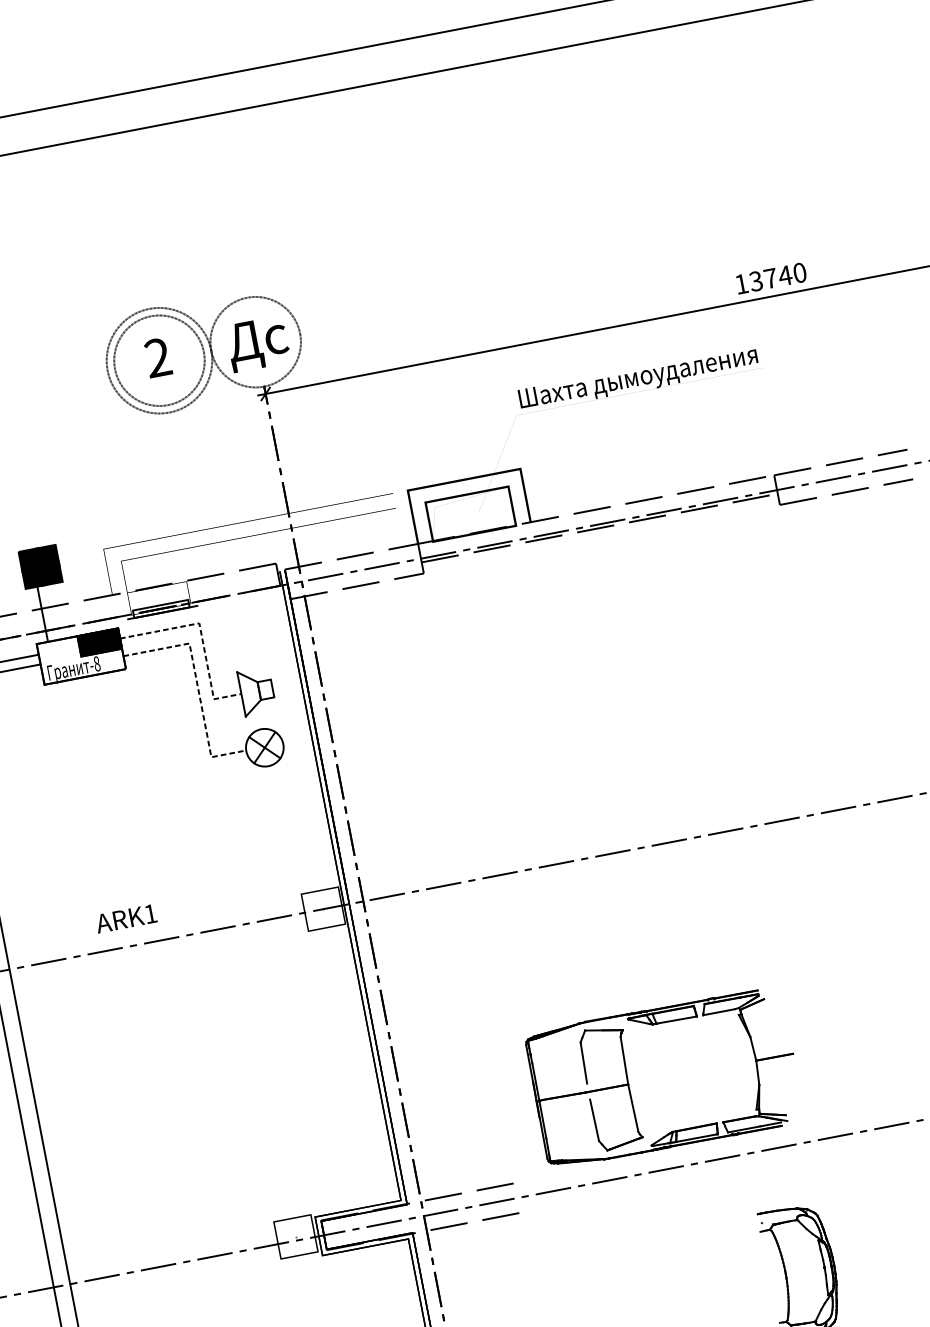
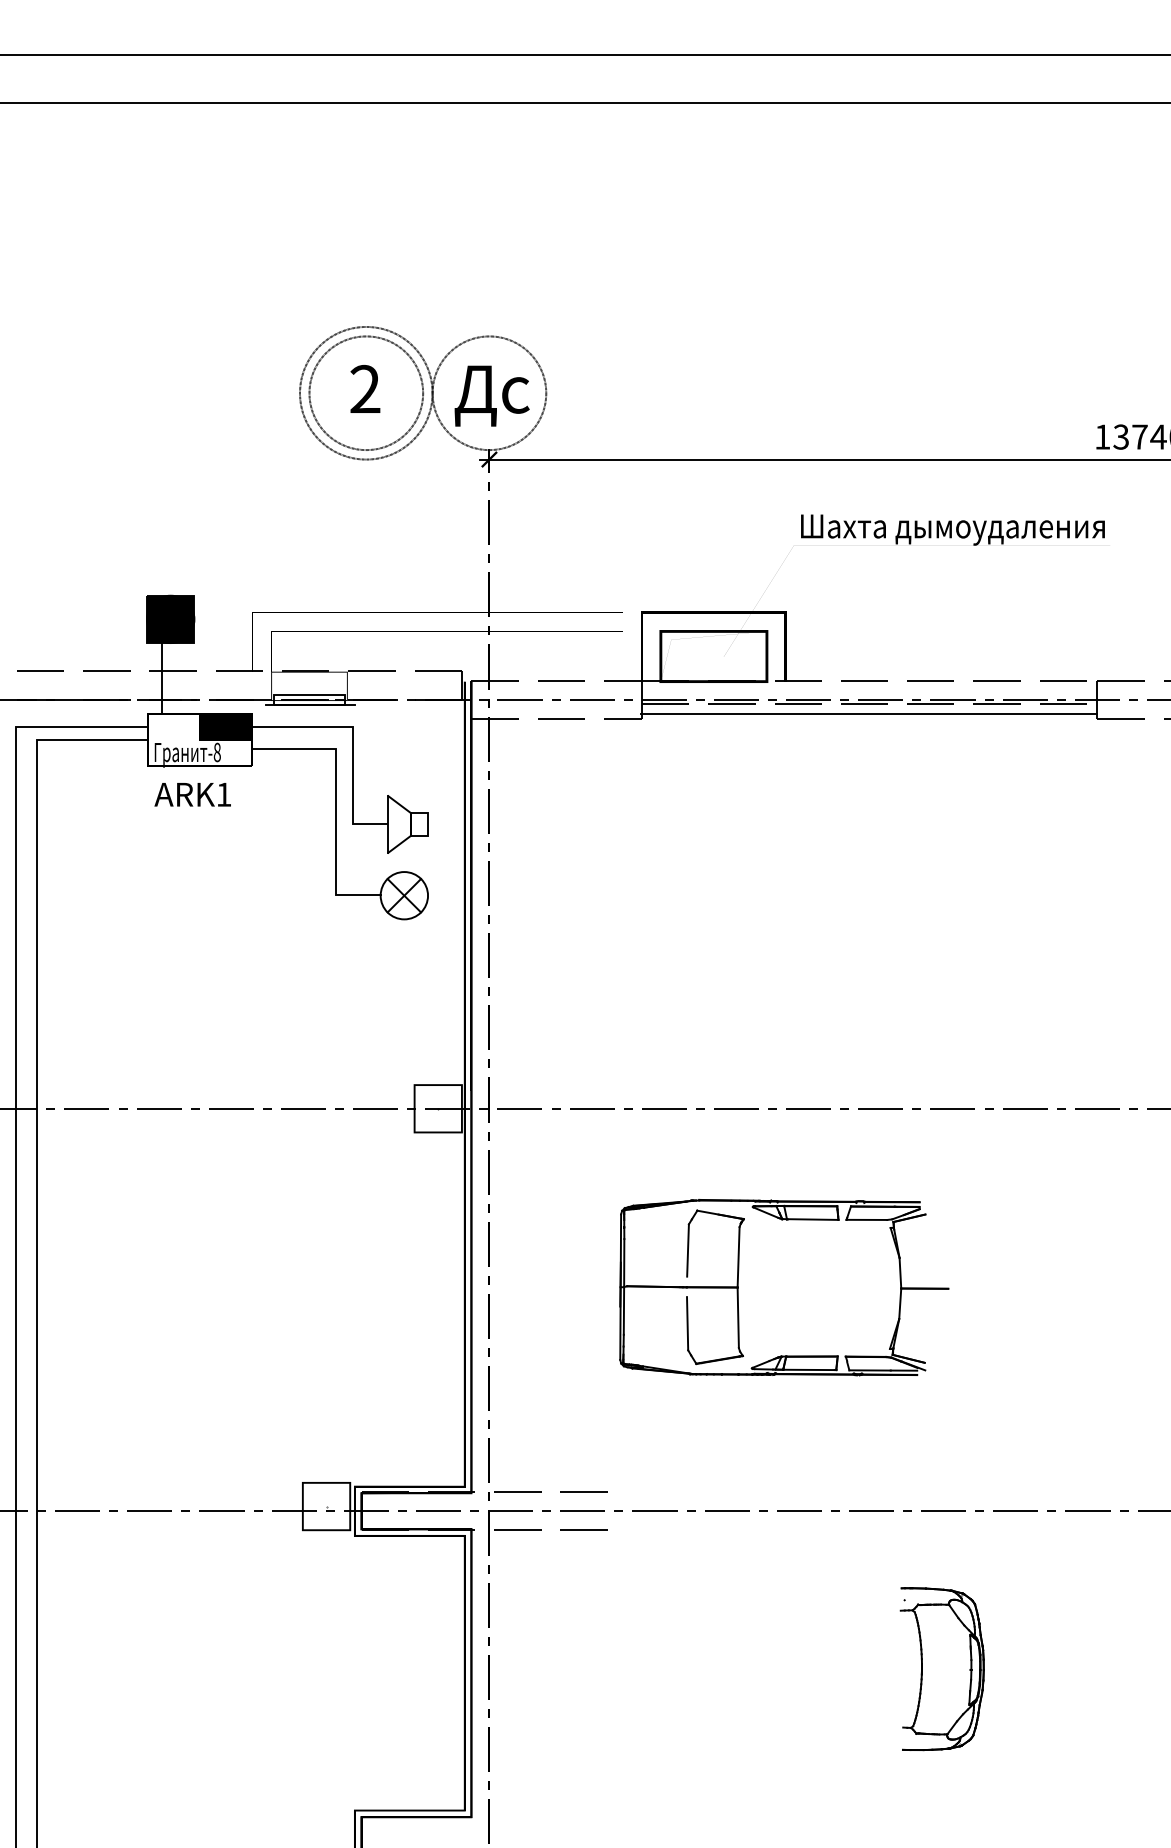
line: (600, 535) -> (868, 713), added
line: (202, 635) -> (353, 742), dashed -> solid
line: (197, 685) -> (336, 803), dashed -> solid
text: (126, 918) -> (192, 794), moved
part: (628, 1084) -> (738, 1287), moved

